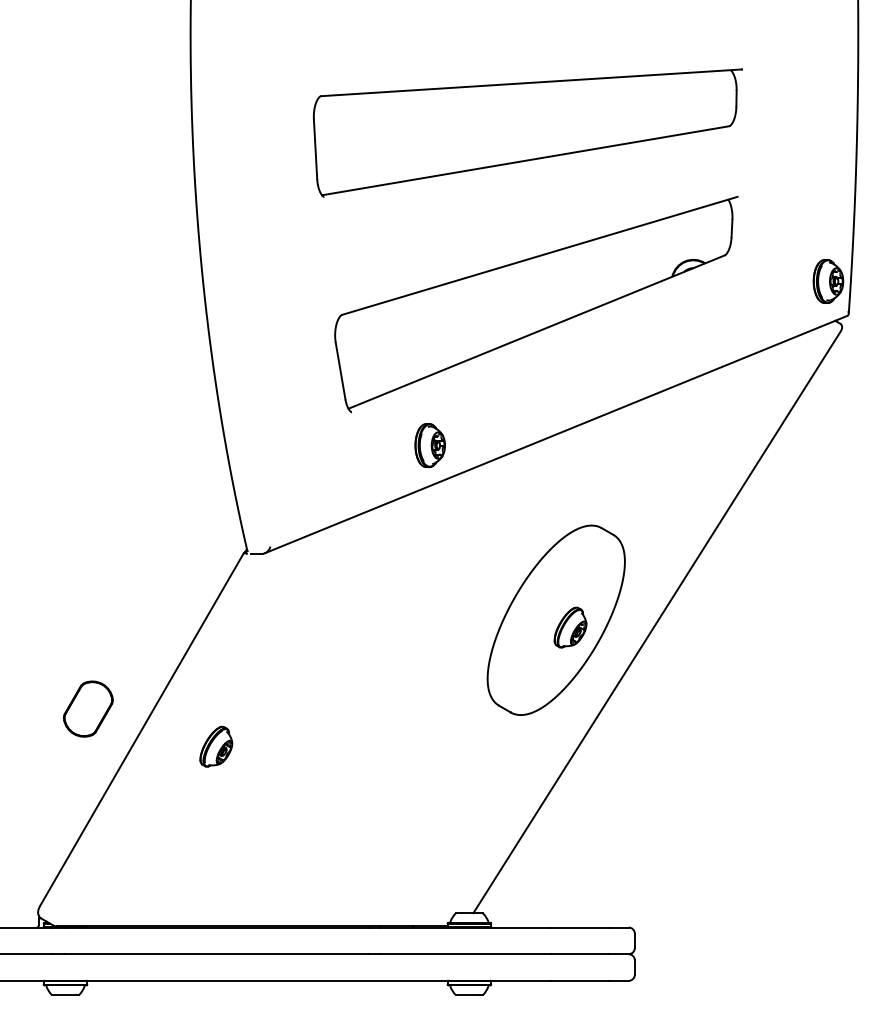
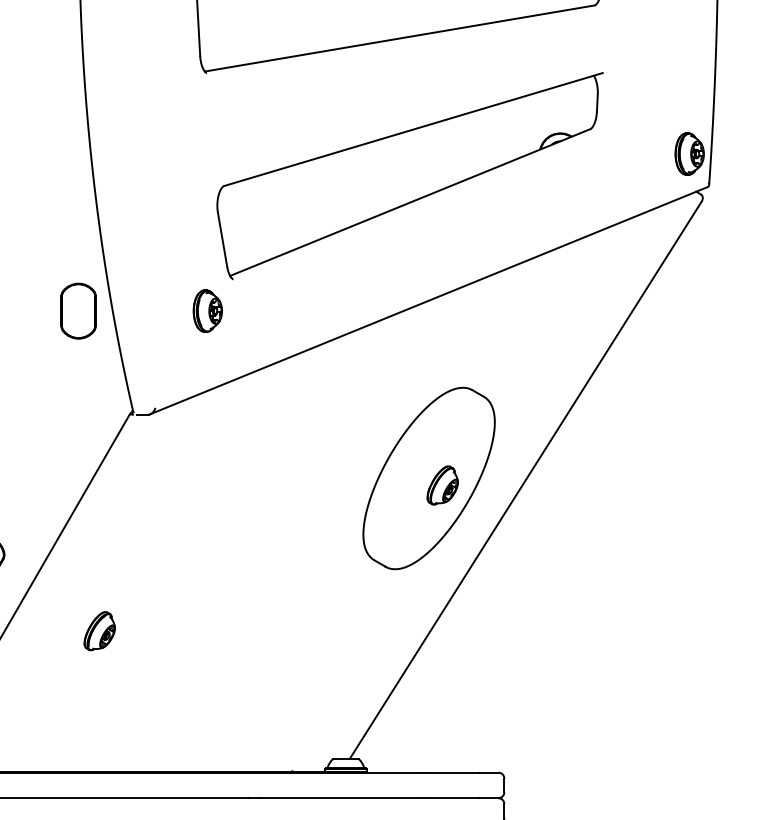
part: (189, 445) -> (77, 311), added
part: (429, 445) -> (207, 311), moved
part: (216, 746) -> (99, 630), moved

